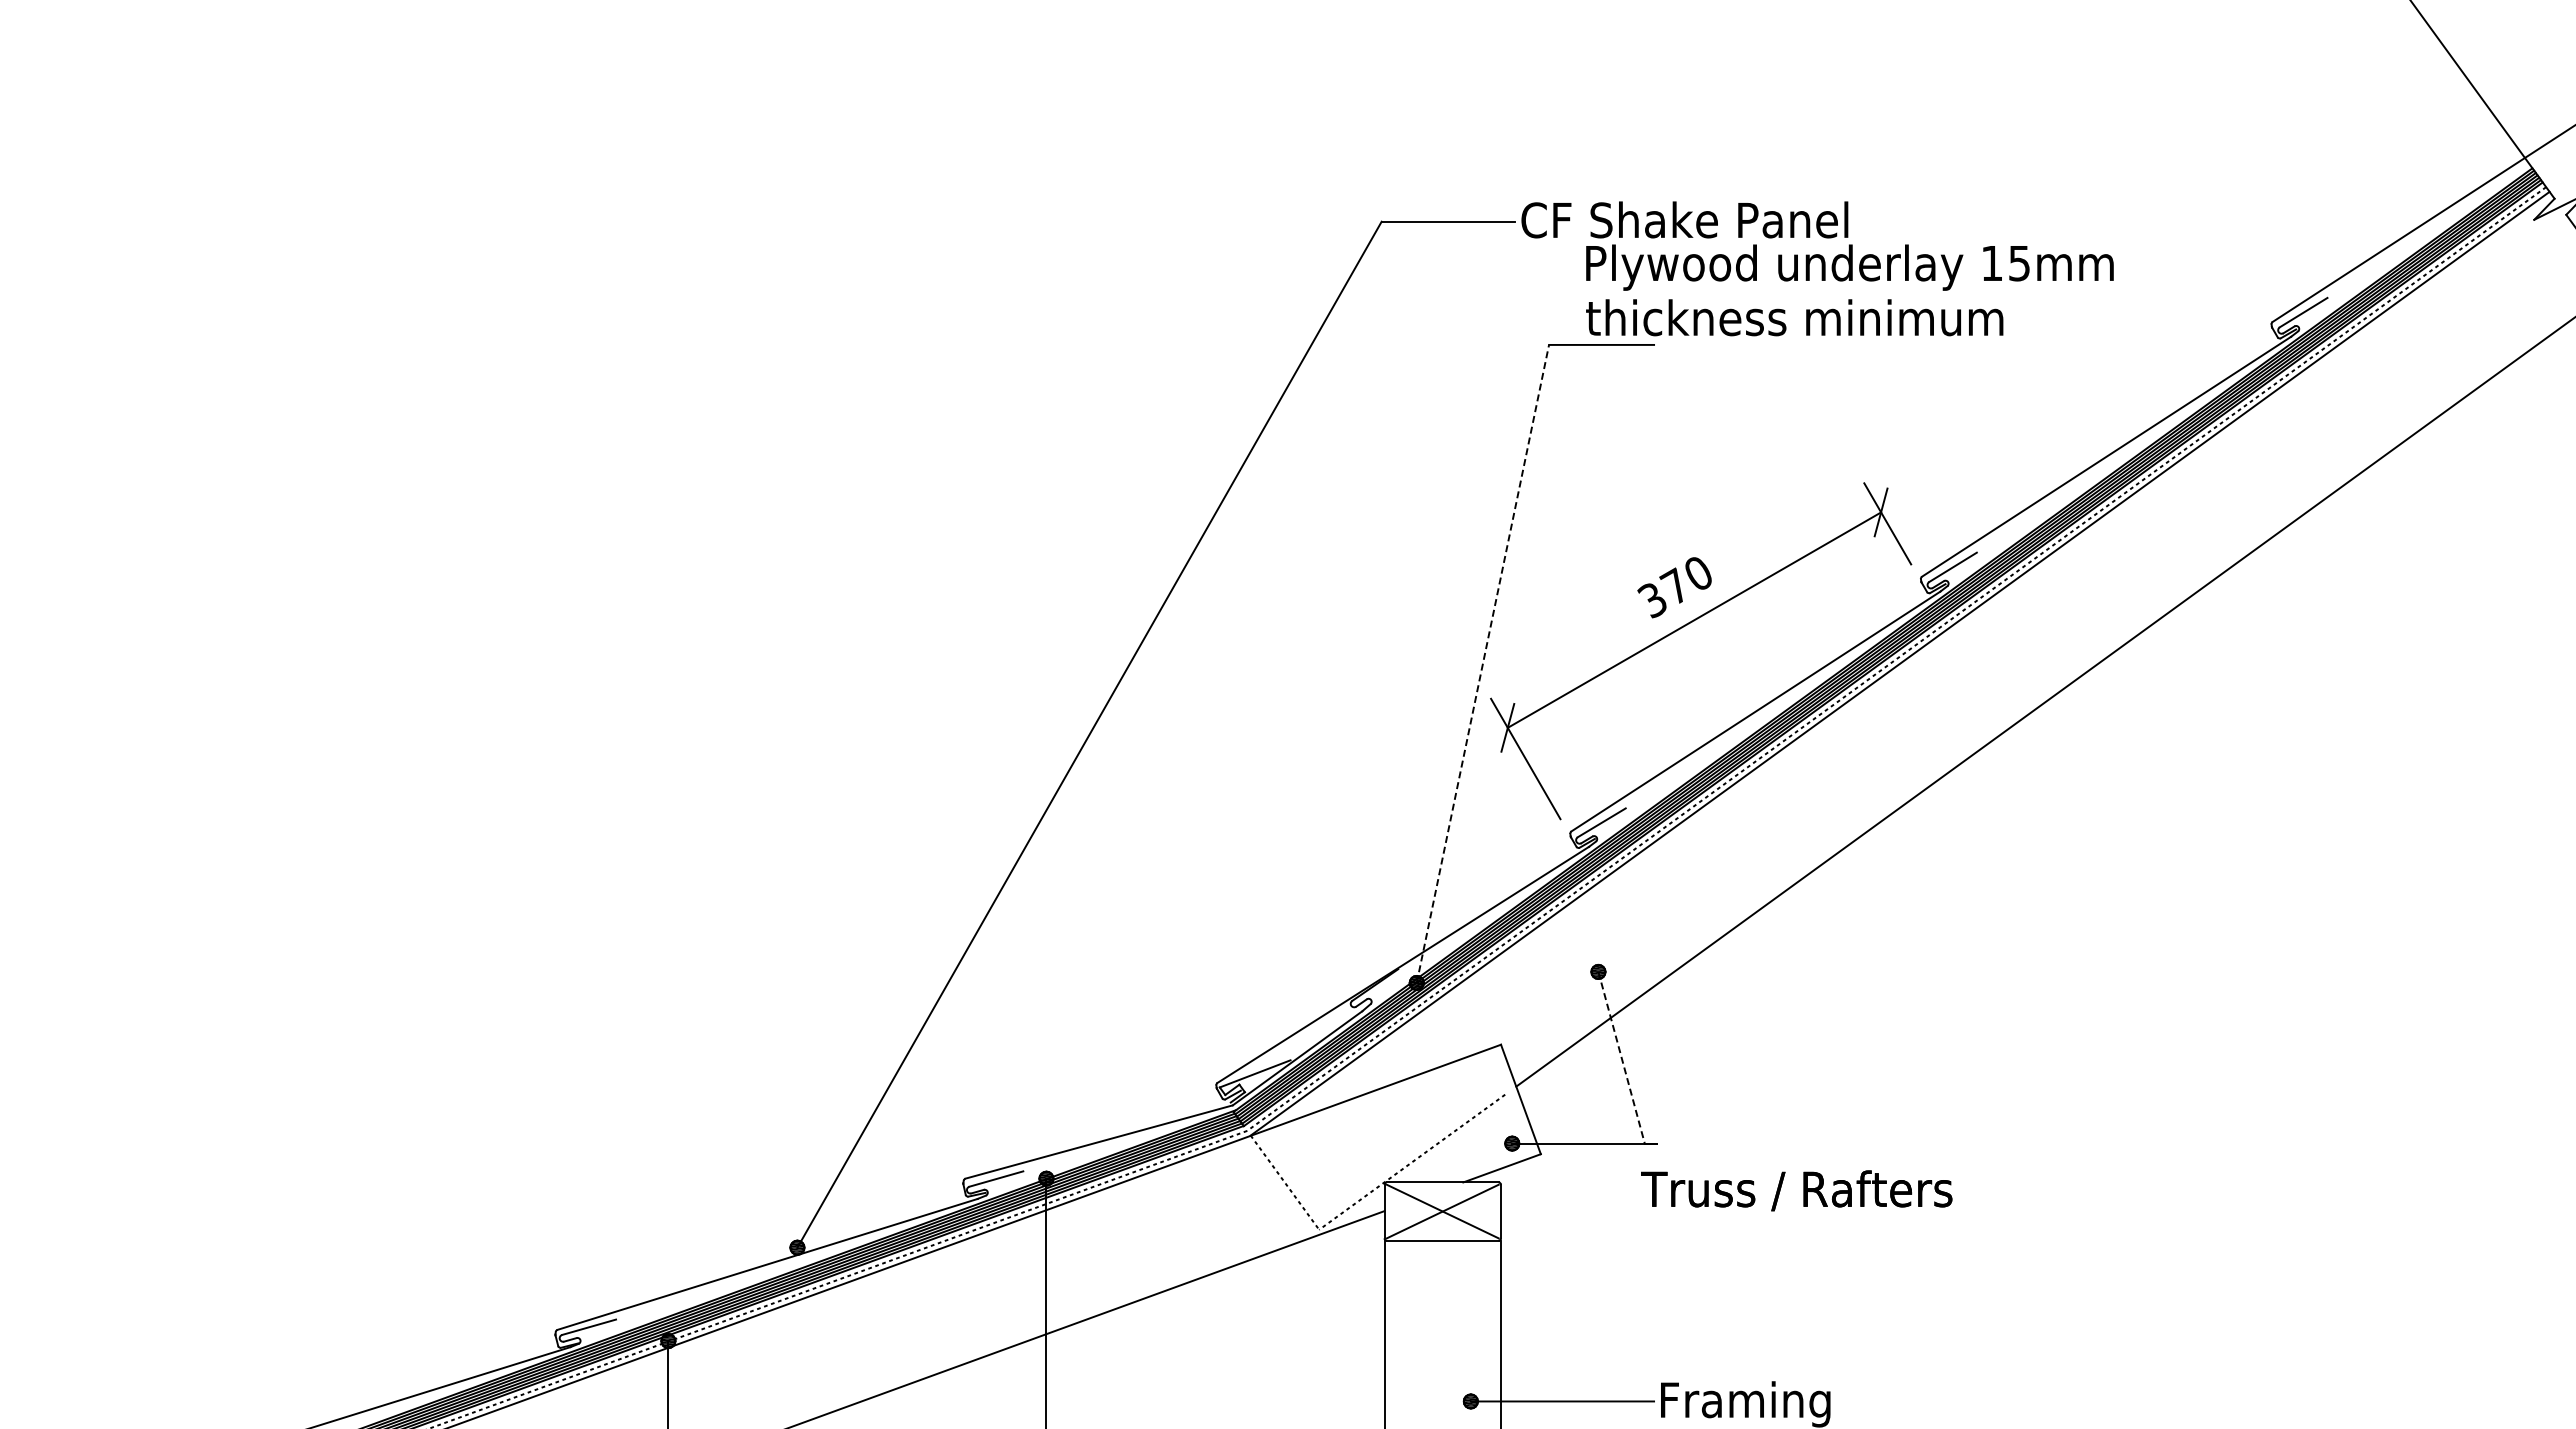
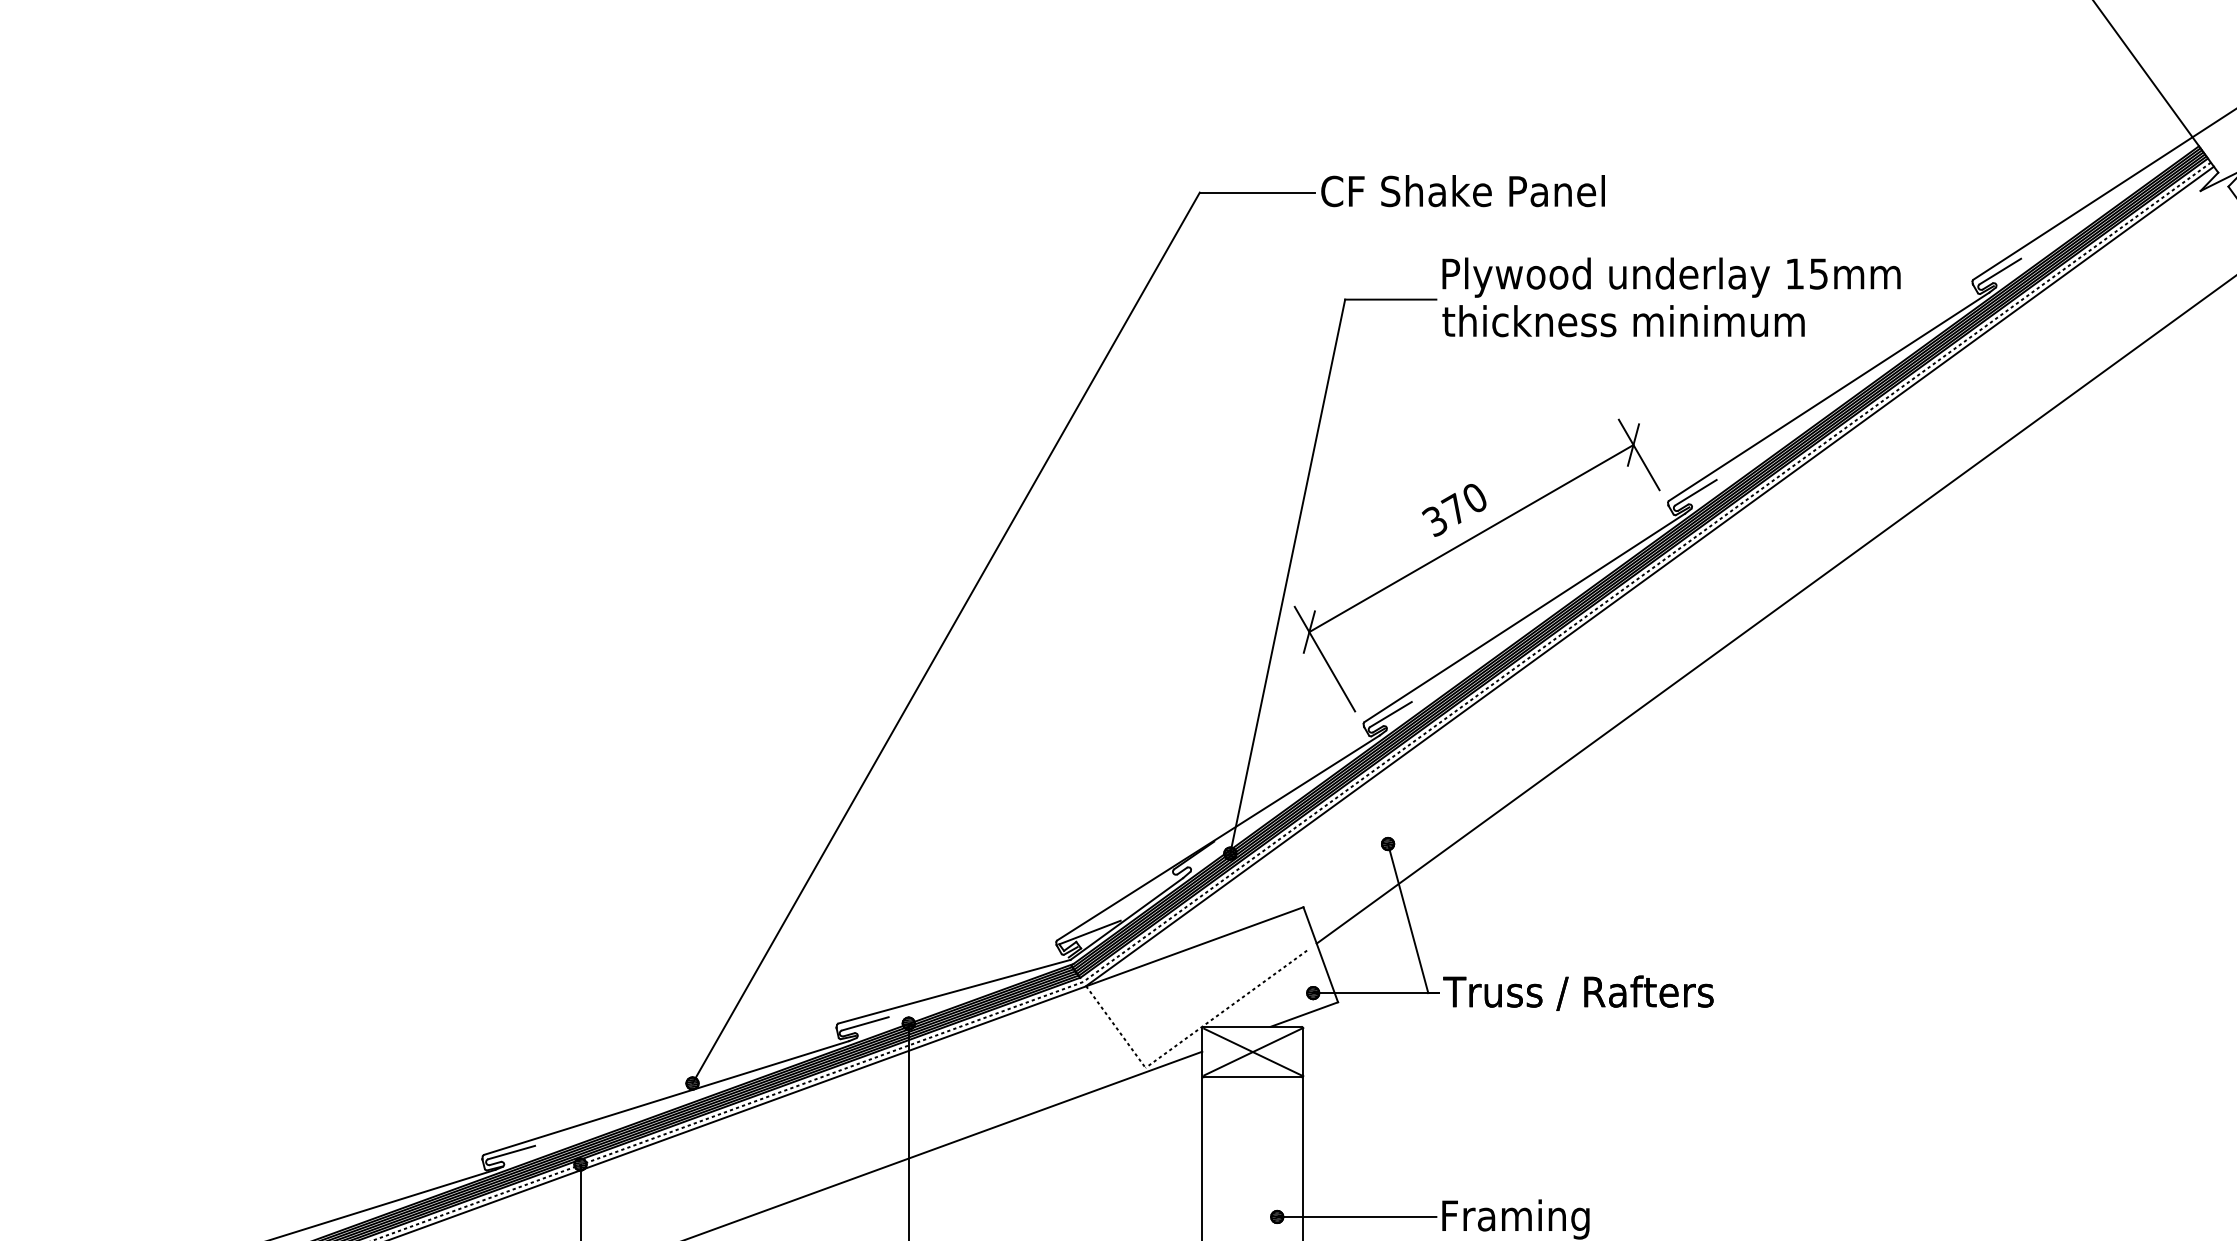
text: (1849, 290) -> (1671, 297), moved
line: (1482, 663) -> (1287, 576), dashed -> solid
line: (1621, 1057) -> (1408, 918), dashed -> solid
text: (1796, 1190) -> (1578, 993), moved

